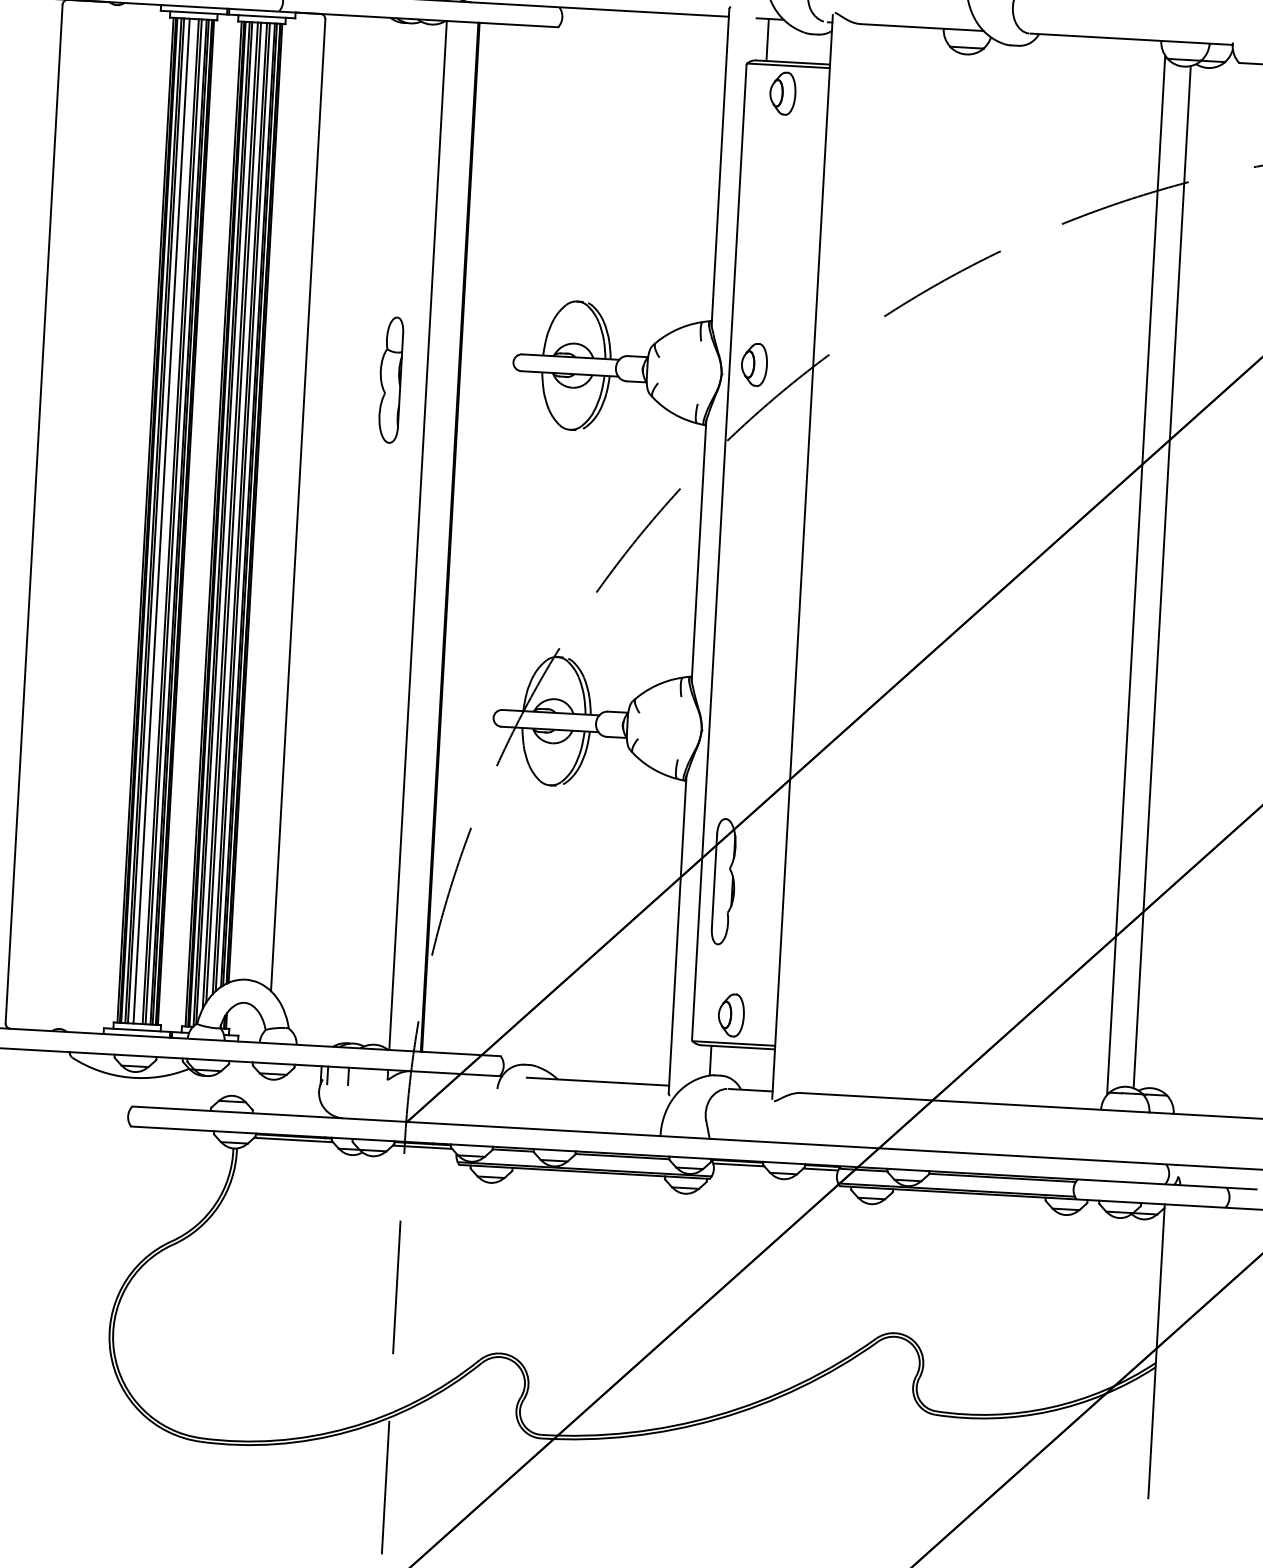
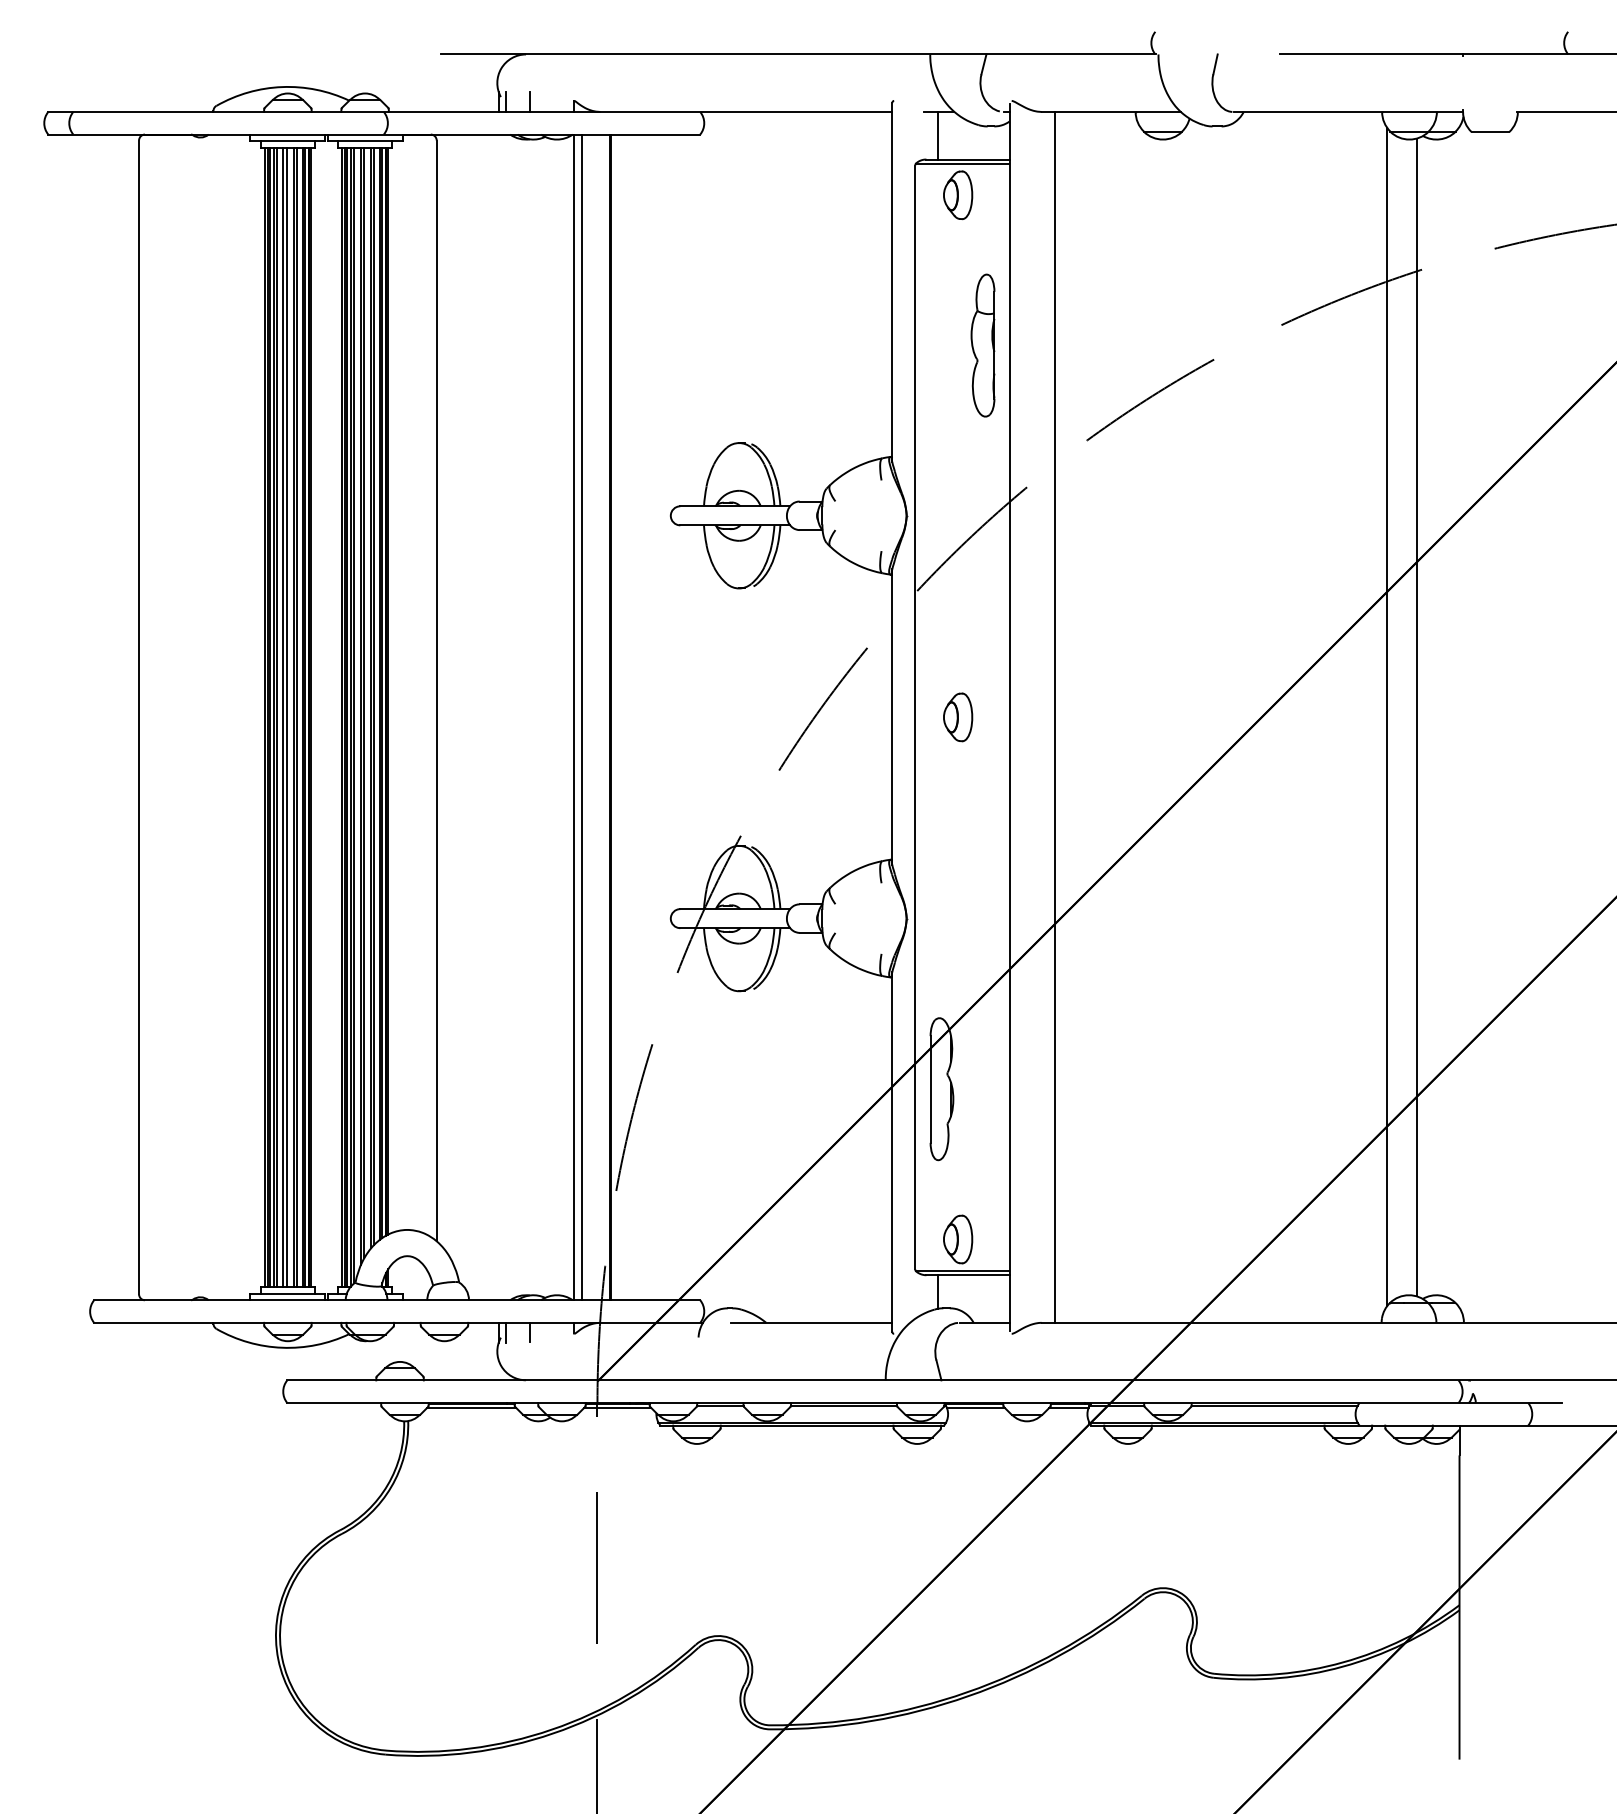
part: (754, 364) -> (958, 717), moved
part: (390, 379) -> (982, 345), moved
line: (165, 521) -> (287, 717), added
line: (425, 535) -> (582, 717), added
line: (842, 558) -> (1054, 716), added

